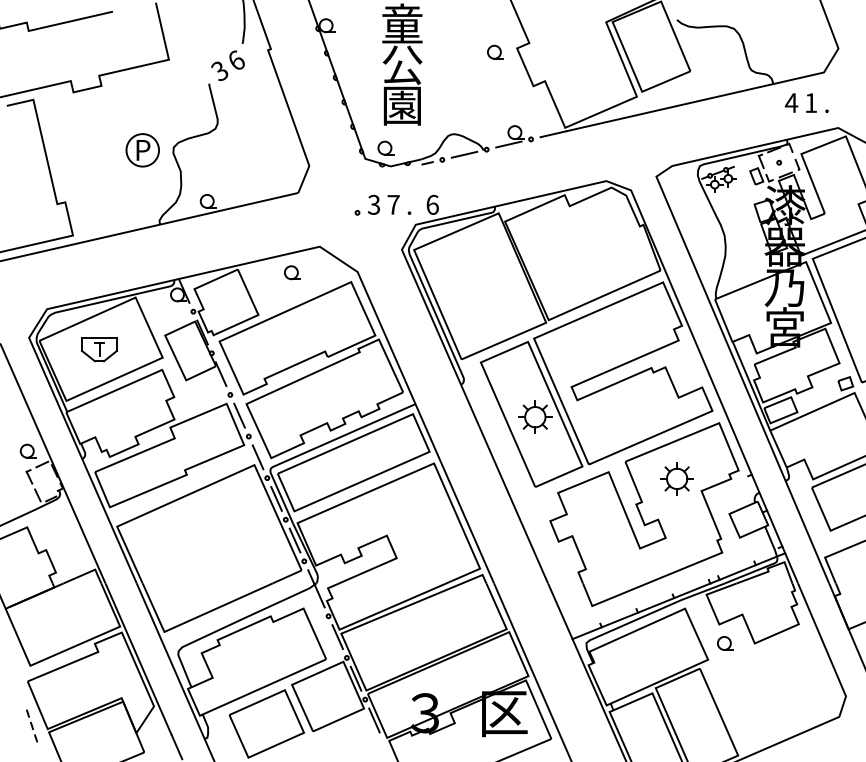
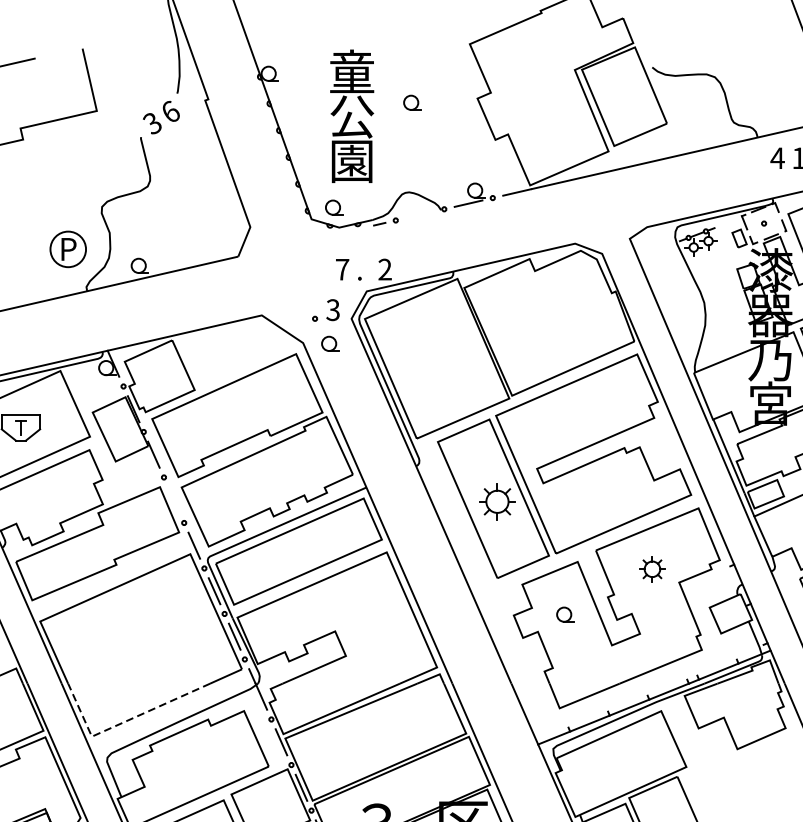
part: (495, 51) -> (412, 101), moved
part: (142, 150) -> (67, 249), moved
line: (464, 154) -> (420, 214), removed
part: (366, 204) -> (324, 309), moved
text: (432, 204) -> (385, 269), 6 -> 2
part: (292, 272) -> (330, 343), moved
line: (239, 415) -> (174, 499), removed
part: (676, 478) -> (651, 568), size x0.7
line: (193, 618) -> (123, 721), solid -> dashed
part: (725, 643) -> (565, 614), moved

